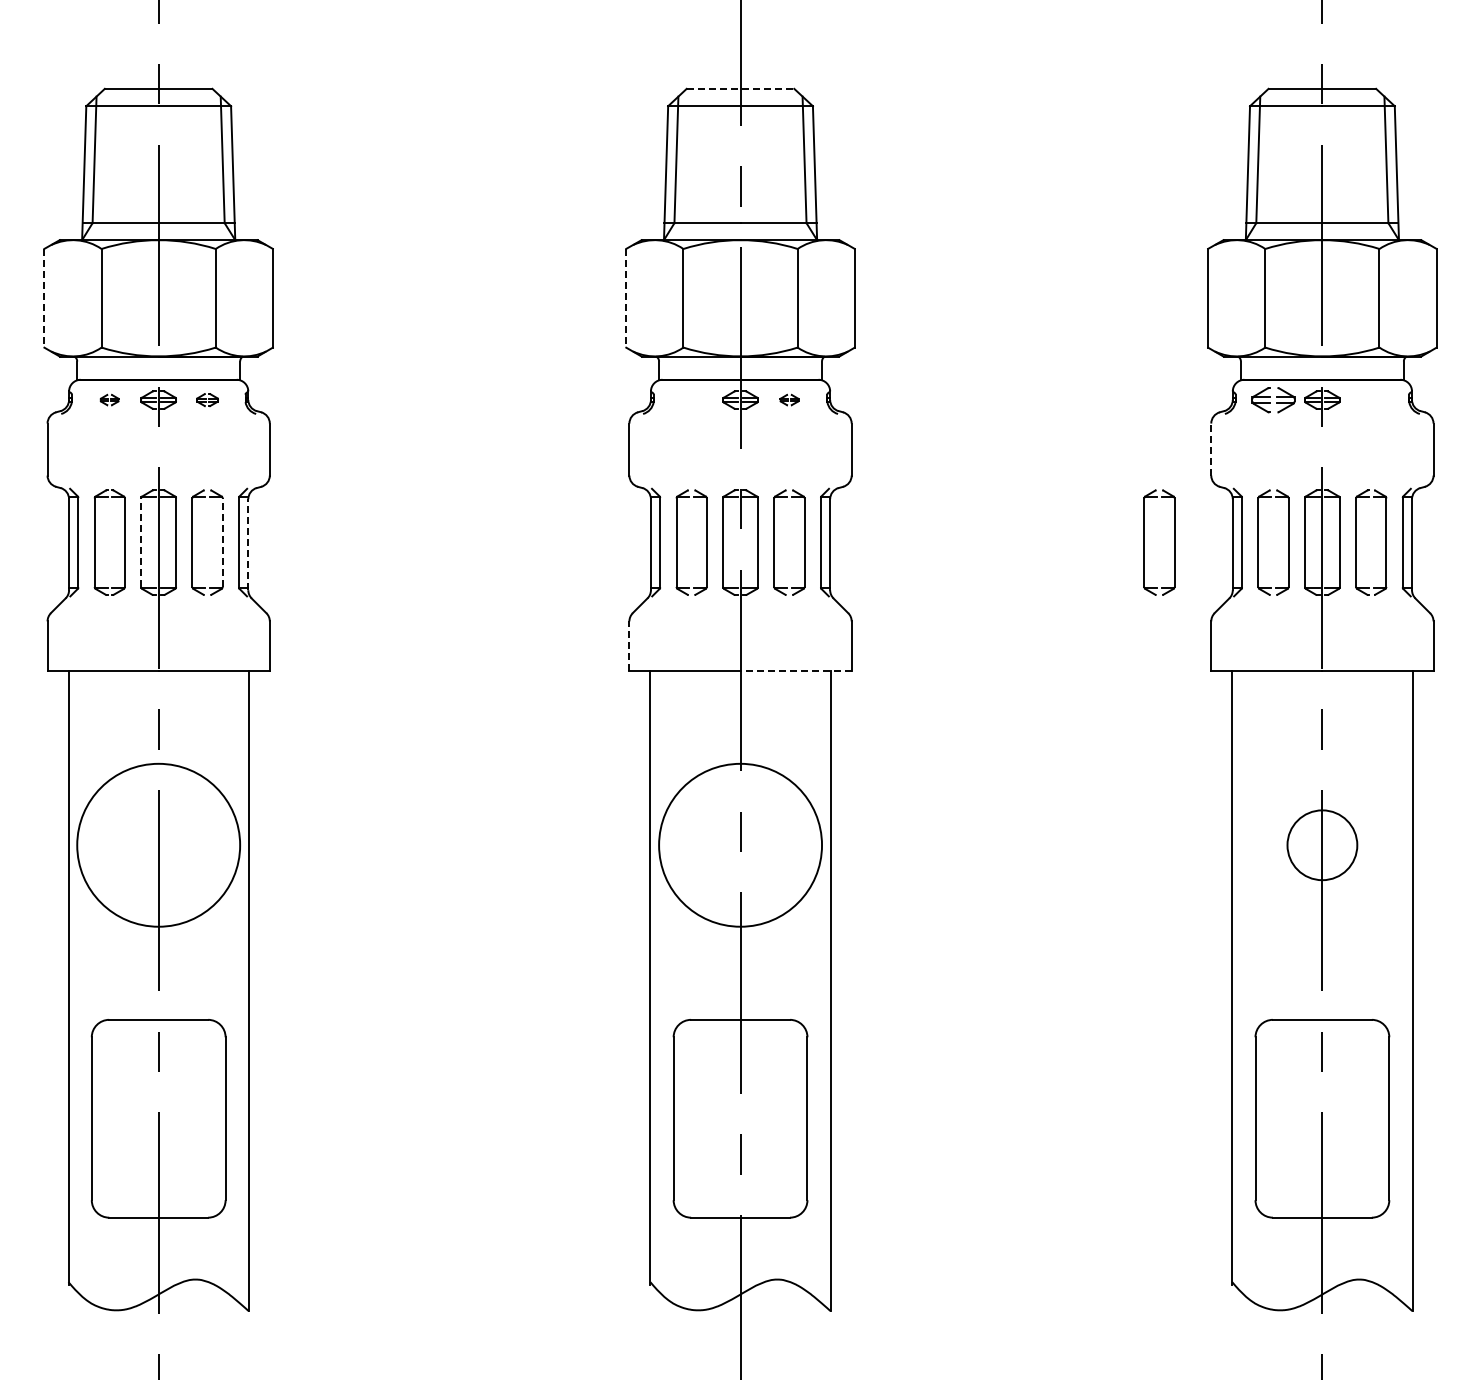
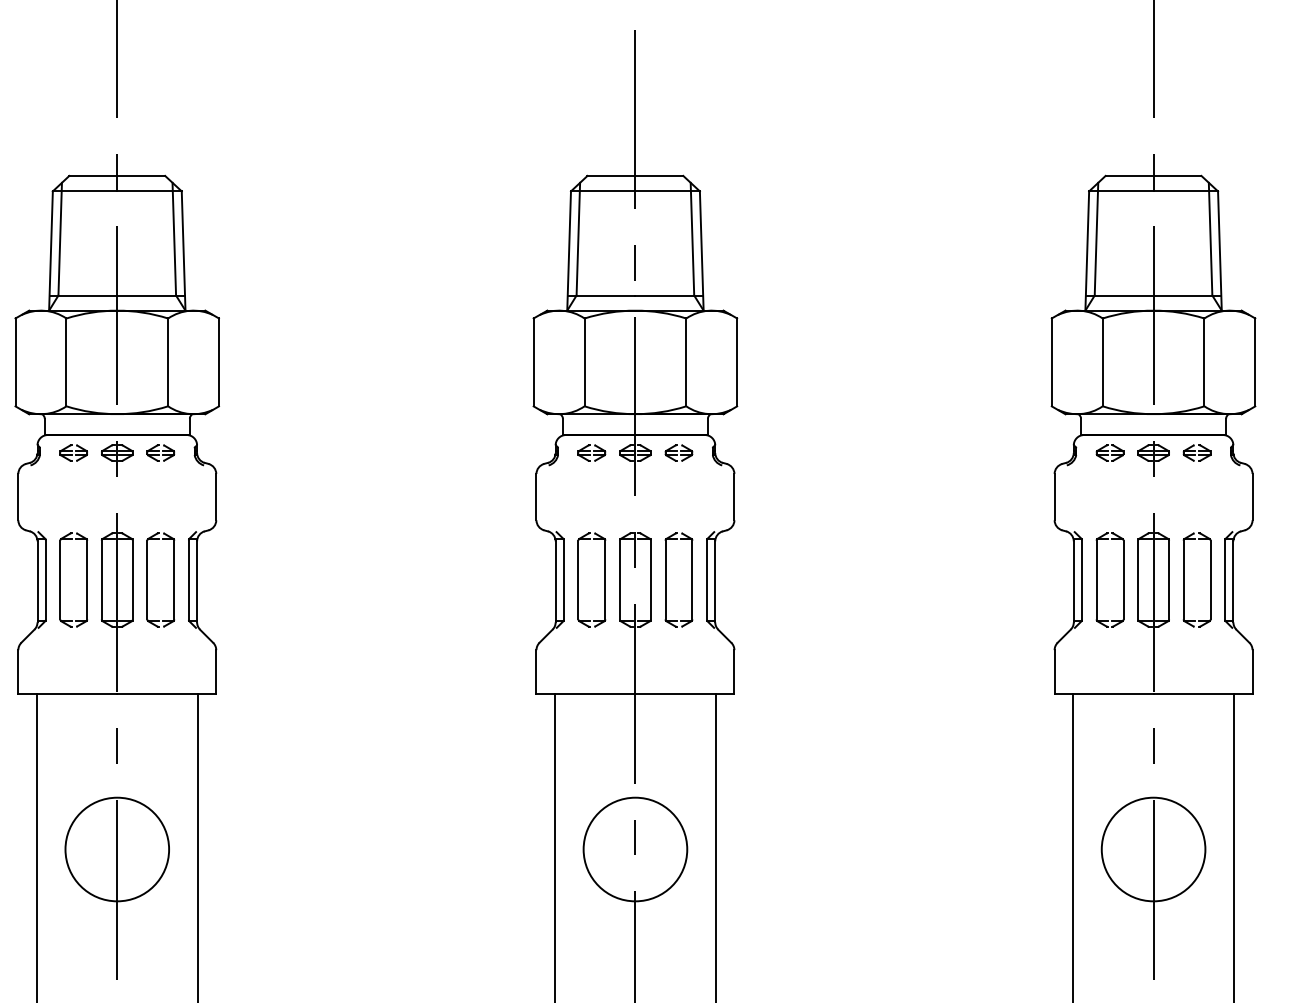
line: (740, 88) -> (635, 175), dashed -> solid
line: (44, 298) -> (15, 362), dashed -> solid
line: (626, 298) -> (533, 362), dashed -> solid
part: (109, 399) -> (73, 452), size x1.67
part: (207, 399) -> (160, 452), size x1.43
part: (691, 399) -> (591, 452), added
part: (789, 399) -> (679, 452), size x1.67
part: (1273, 399) -> (1110, 452), size x0.71
part: (1371, 399) -> (1197, 452), added
line: (1211, 449) -> (1054, 497), dashed -> solid
line: (141, 542) -> (101, 579), dashed -> solid
line: (222, 542) -> (174, 579), dashed -> solid
part: (1144, 542) -> (995, 579), removed
line: (248, 544) -> (197, 581), dashed -> solid
line: (629, 646) -> (536, 672), dashed -> solid
line: (796, 670) -> (685, 693), dashed -> solid
circle: (158, 845) -> (117, 849), size x0.71
circle: (740, 845) -> (635, 849), size x0.71
circle: (1322, 845) -> (1153, 849), size x1.67

